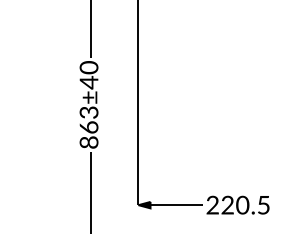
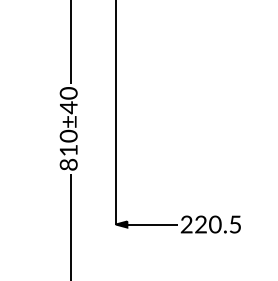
text: (88, 119) -> (68, 142), 863±40 -> 810±40

